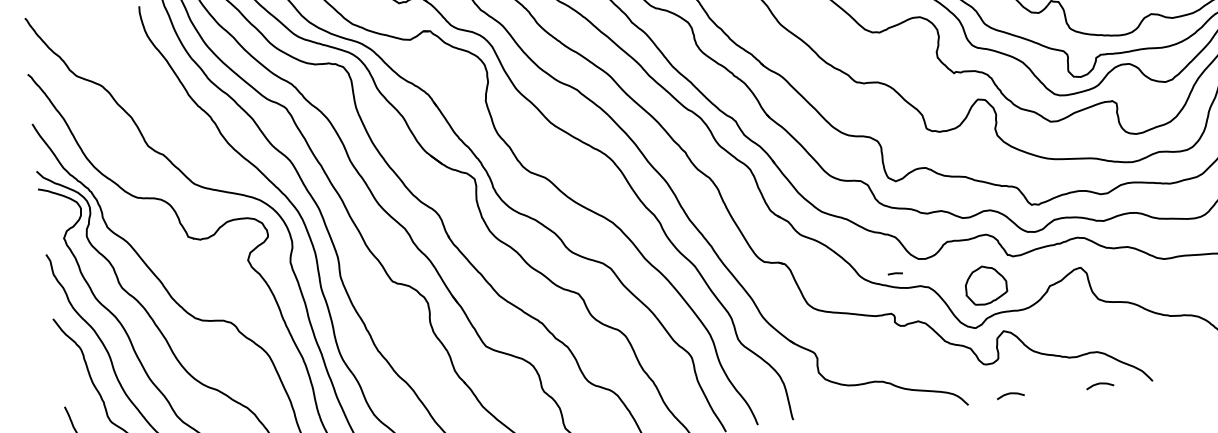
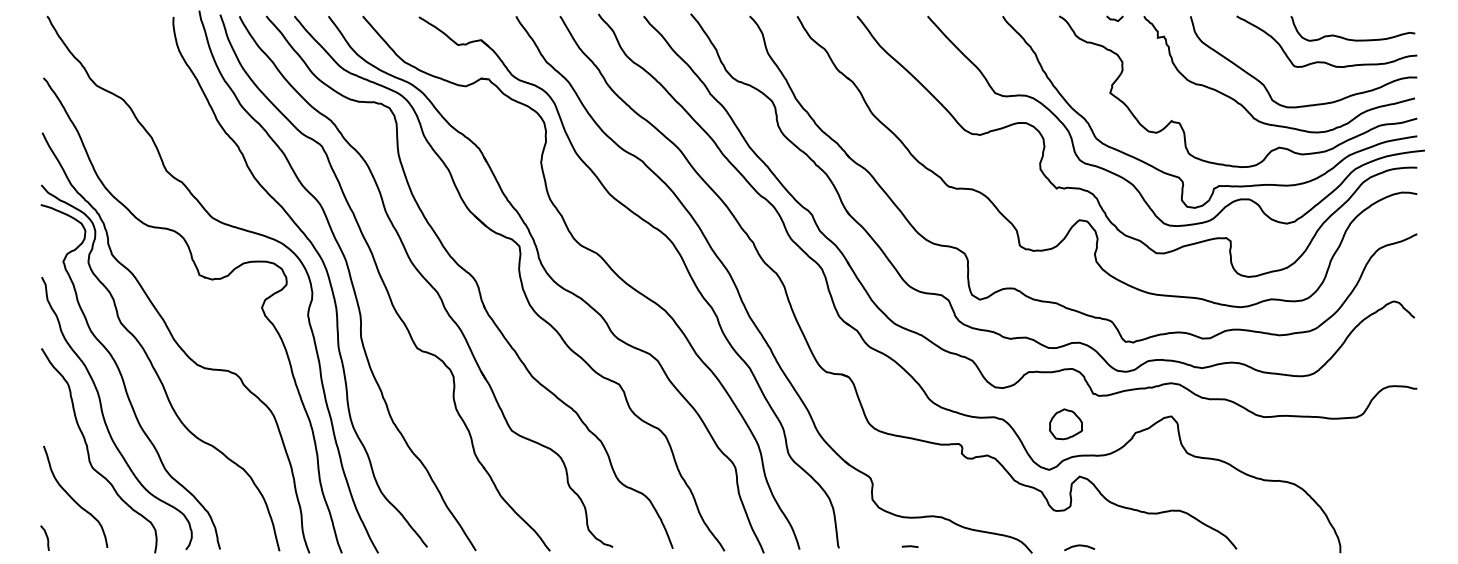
line: (894, 273) -> (909, 546), moved
part: (985, 285) -> (1065, 424), size x0.71
curve: (1099, 384) -> (1178, 546), removed

